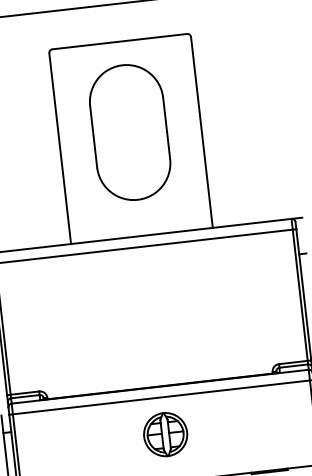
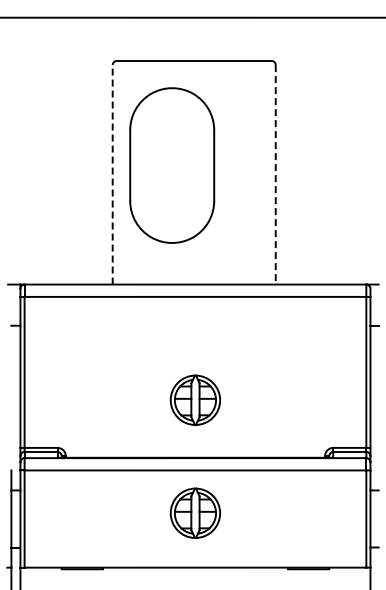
part: (130, 132) -> (172, 165), moved
line: (201, 132) -> (275, 174), solid -> dashed
line: (60, 148) -> (112, 174), solid -> dashed
part: (154, 335) -> (195, 399), added

